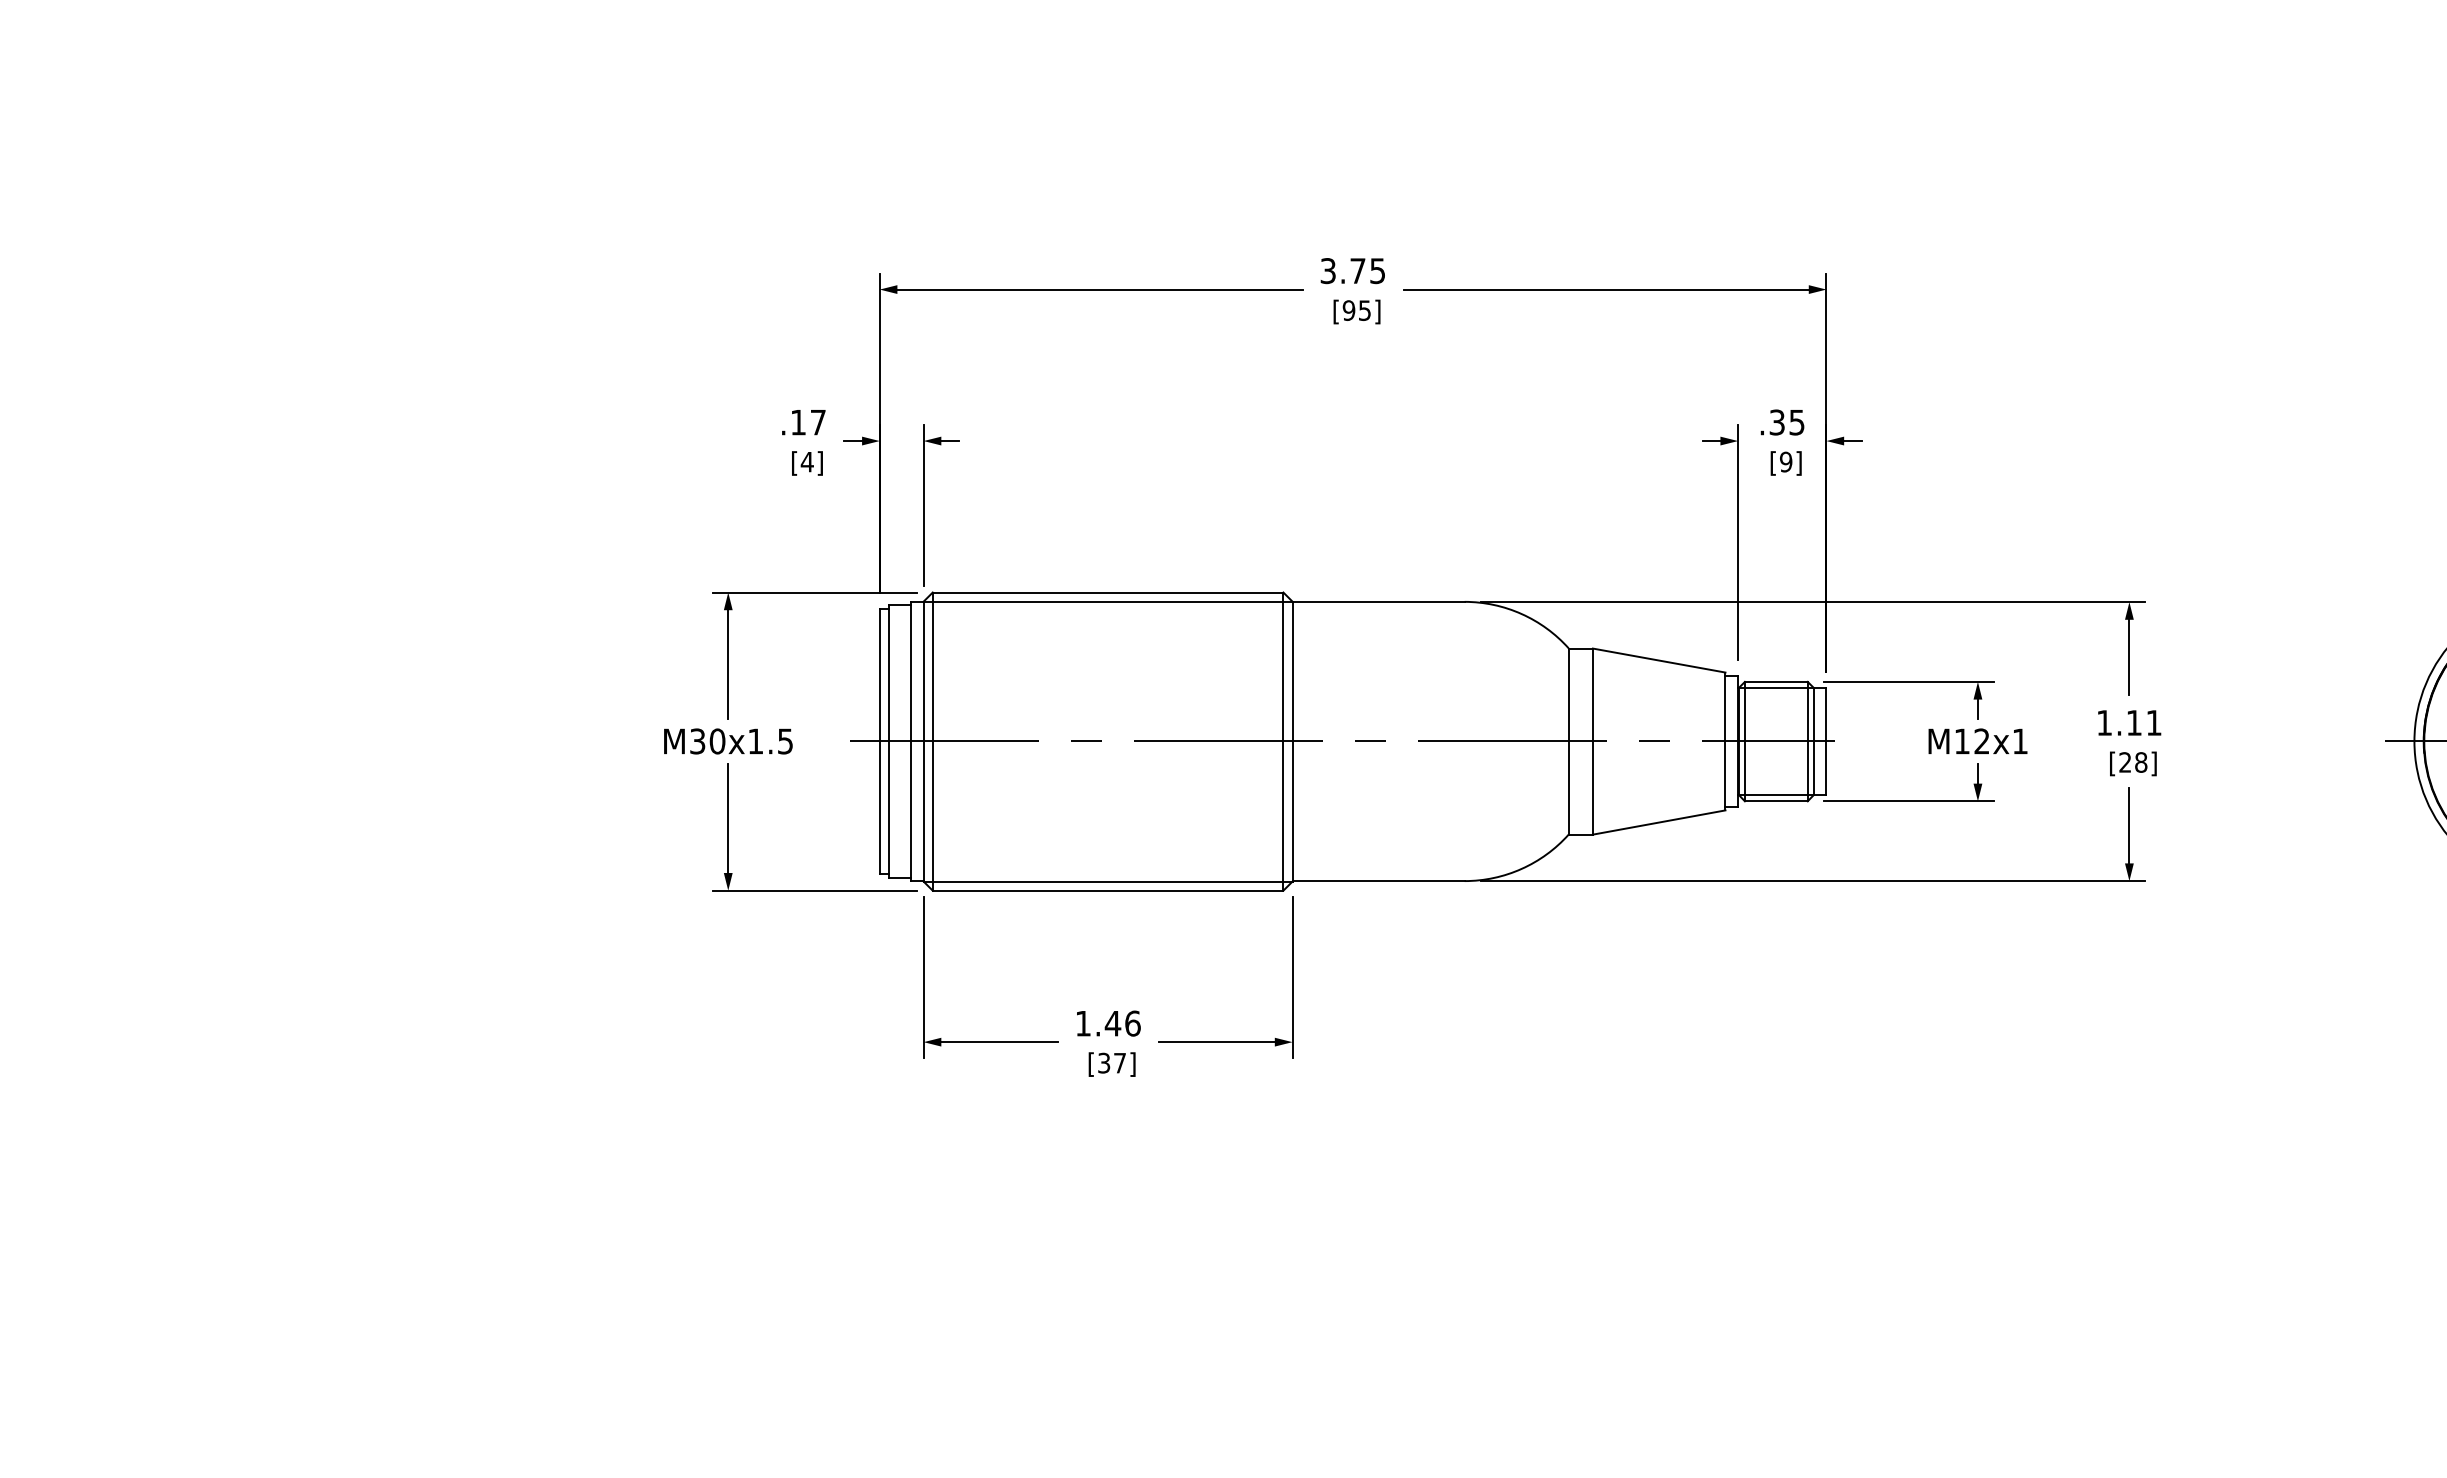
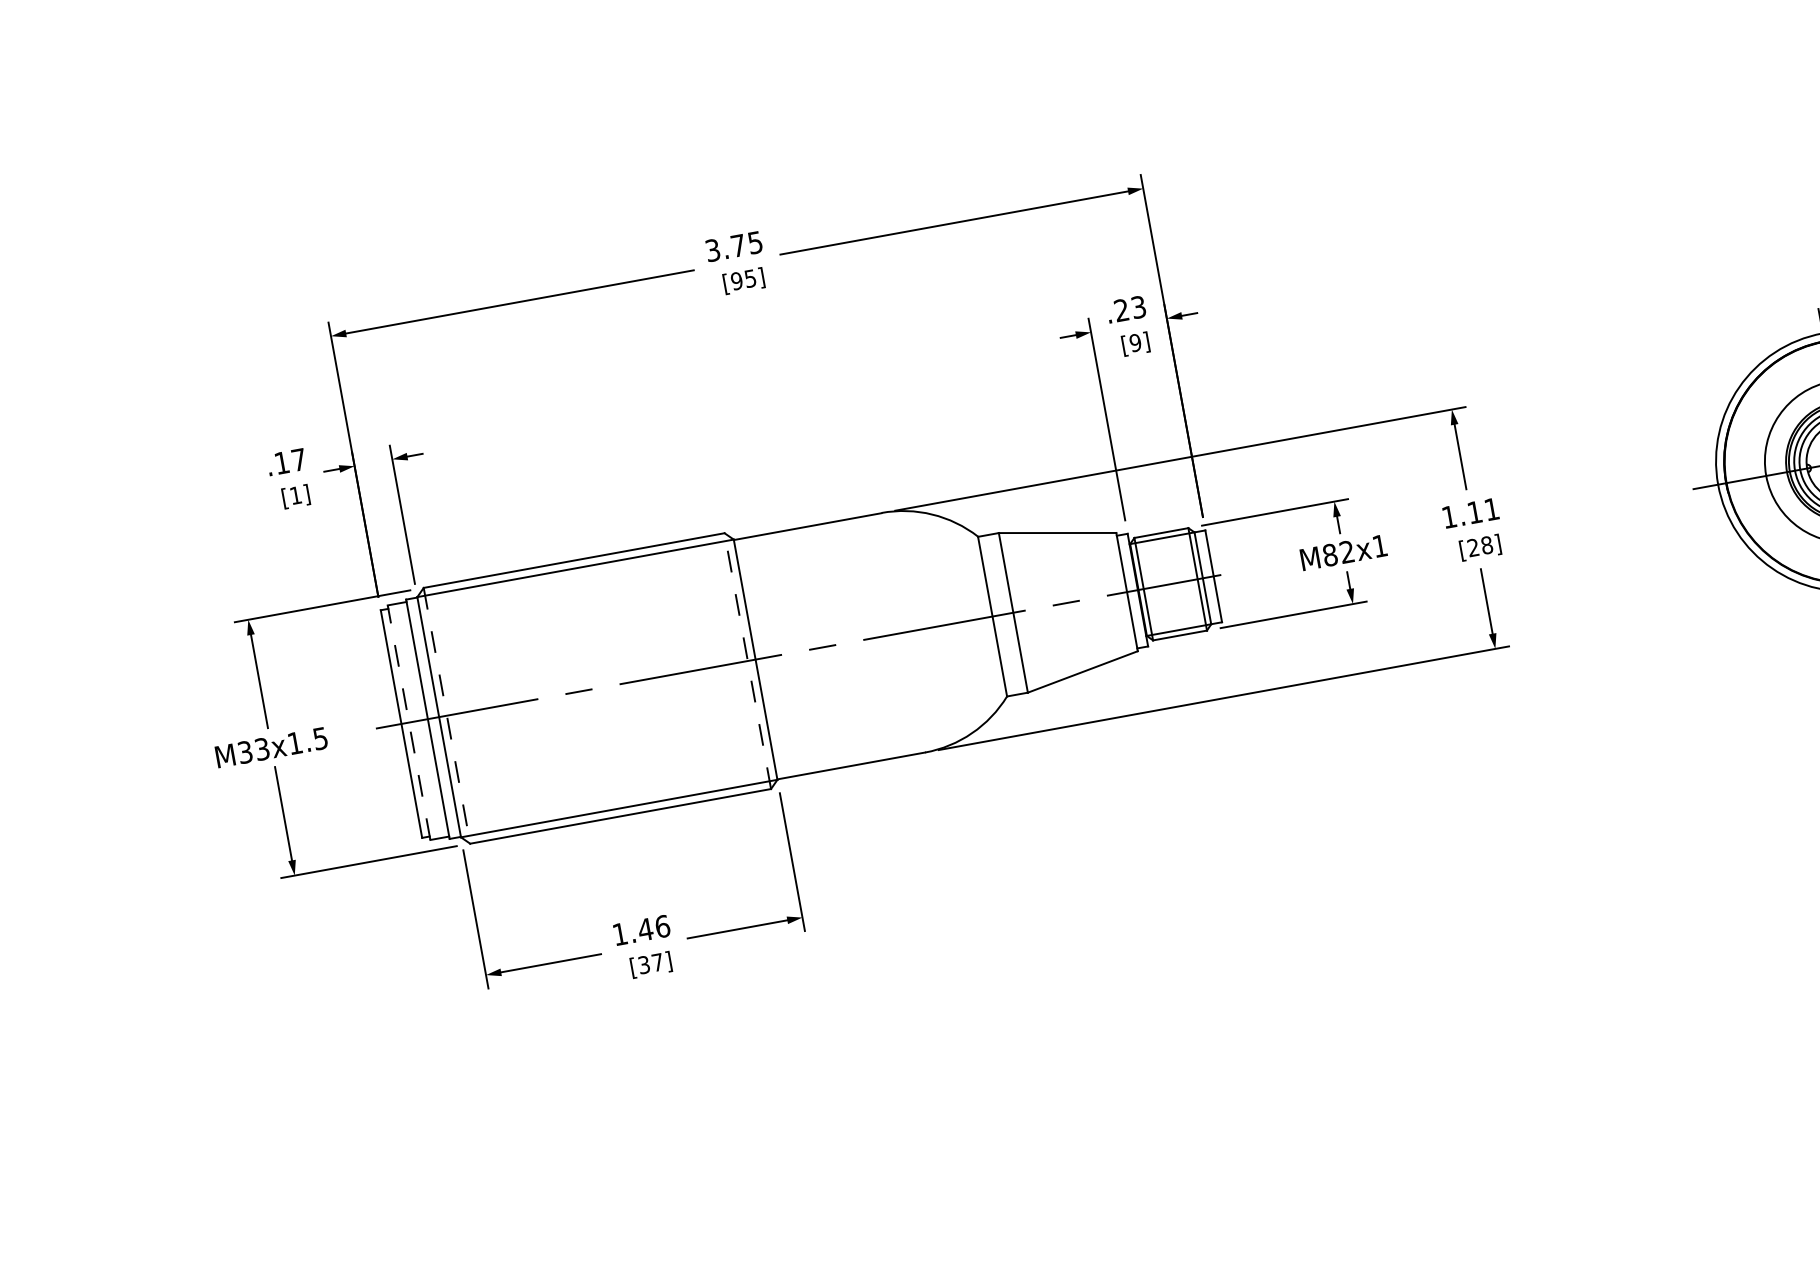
text: (1786, 422) -> (1129, 308), .35 -> .23
text: (806, 462) -> (295, 496), [4] -> [1]
text: (717, 741) -> (262, 749), M30x1.5 -> M33x1.5
line: (888, 741) -> (408, 722), solid -> dashed
line: (1283, 741) -> (747, 661), solid -> dashed
text: (1962, 741) -> (1330, 555), M12x1 -> M82x1
line: (932, 742) -> (446, 716), solid -> dashed

